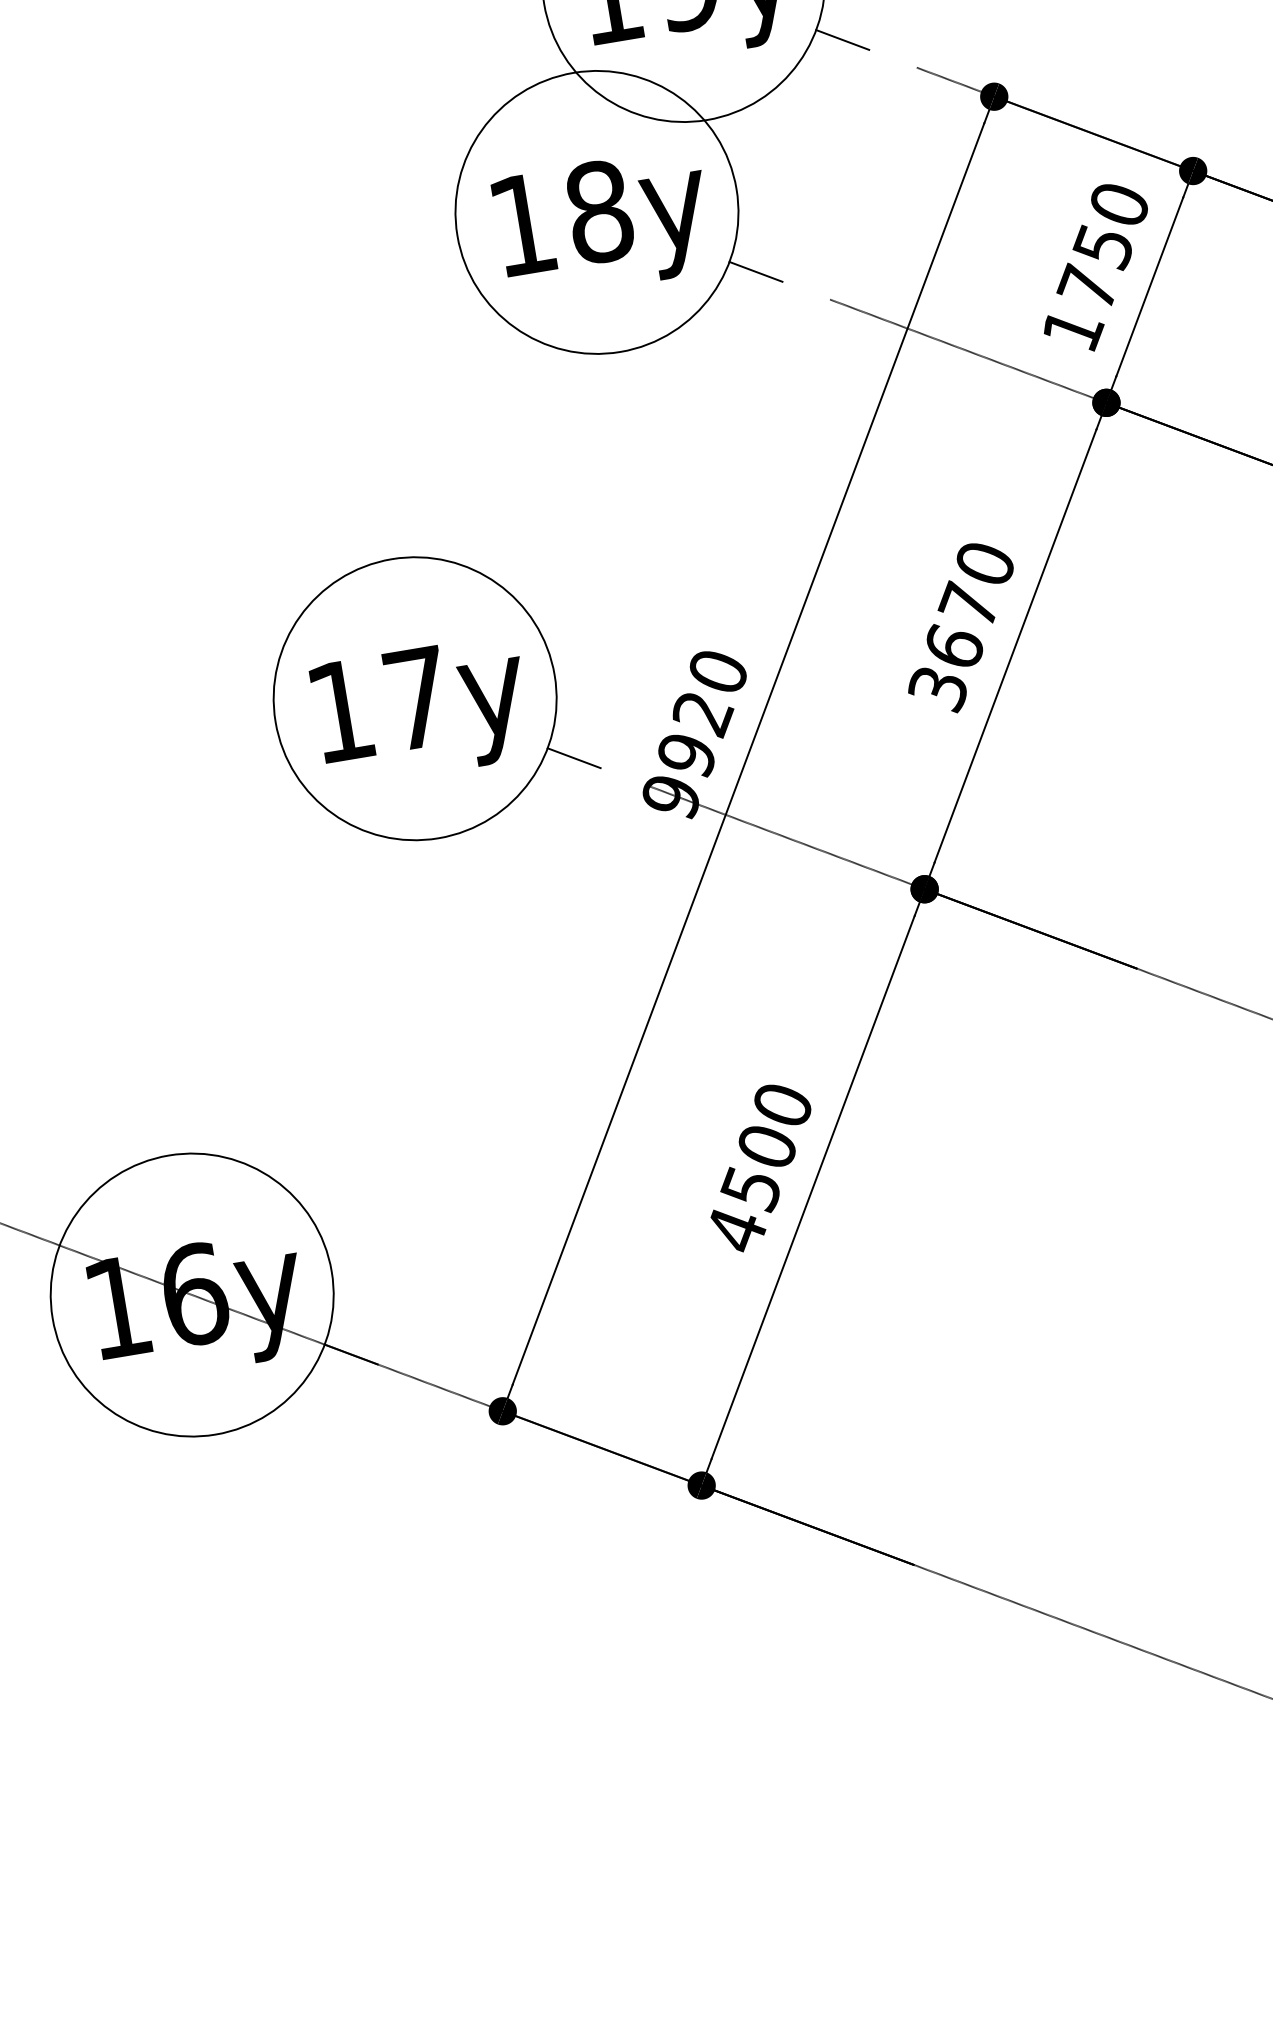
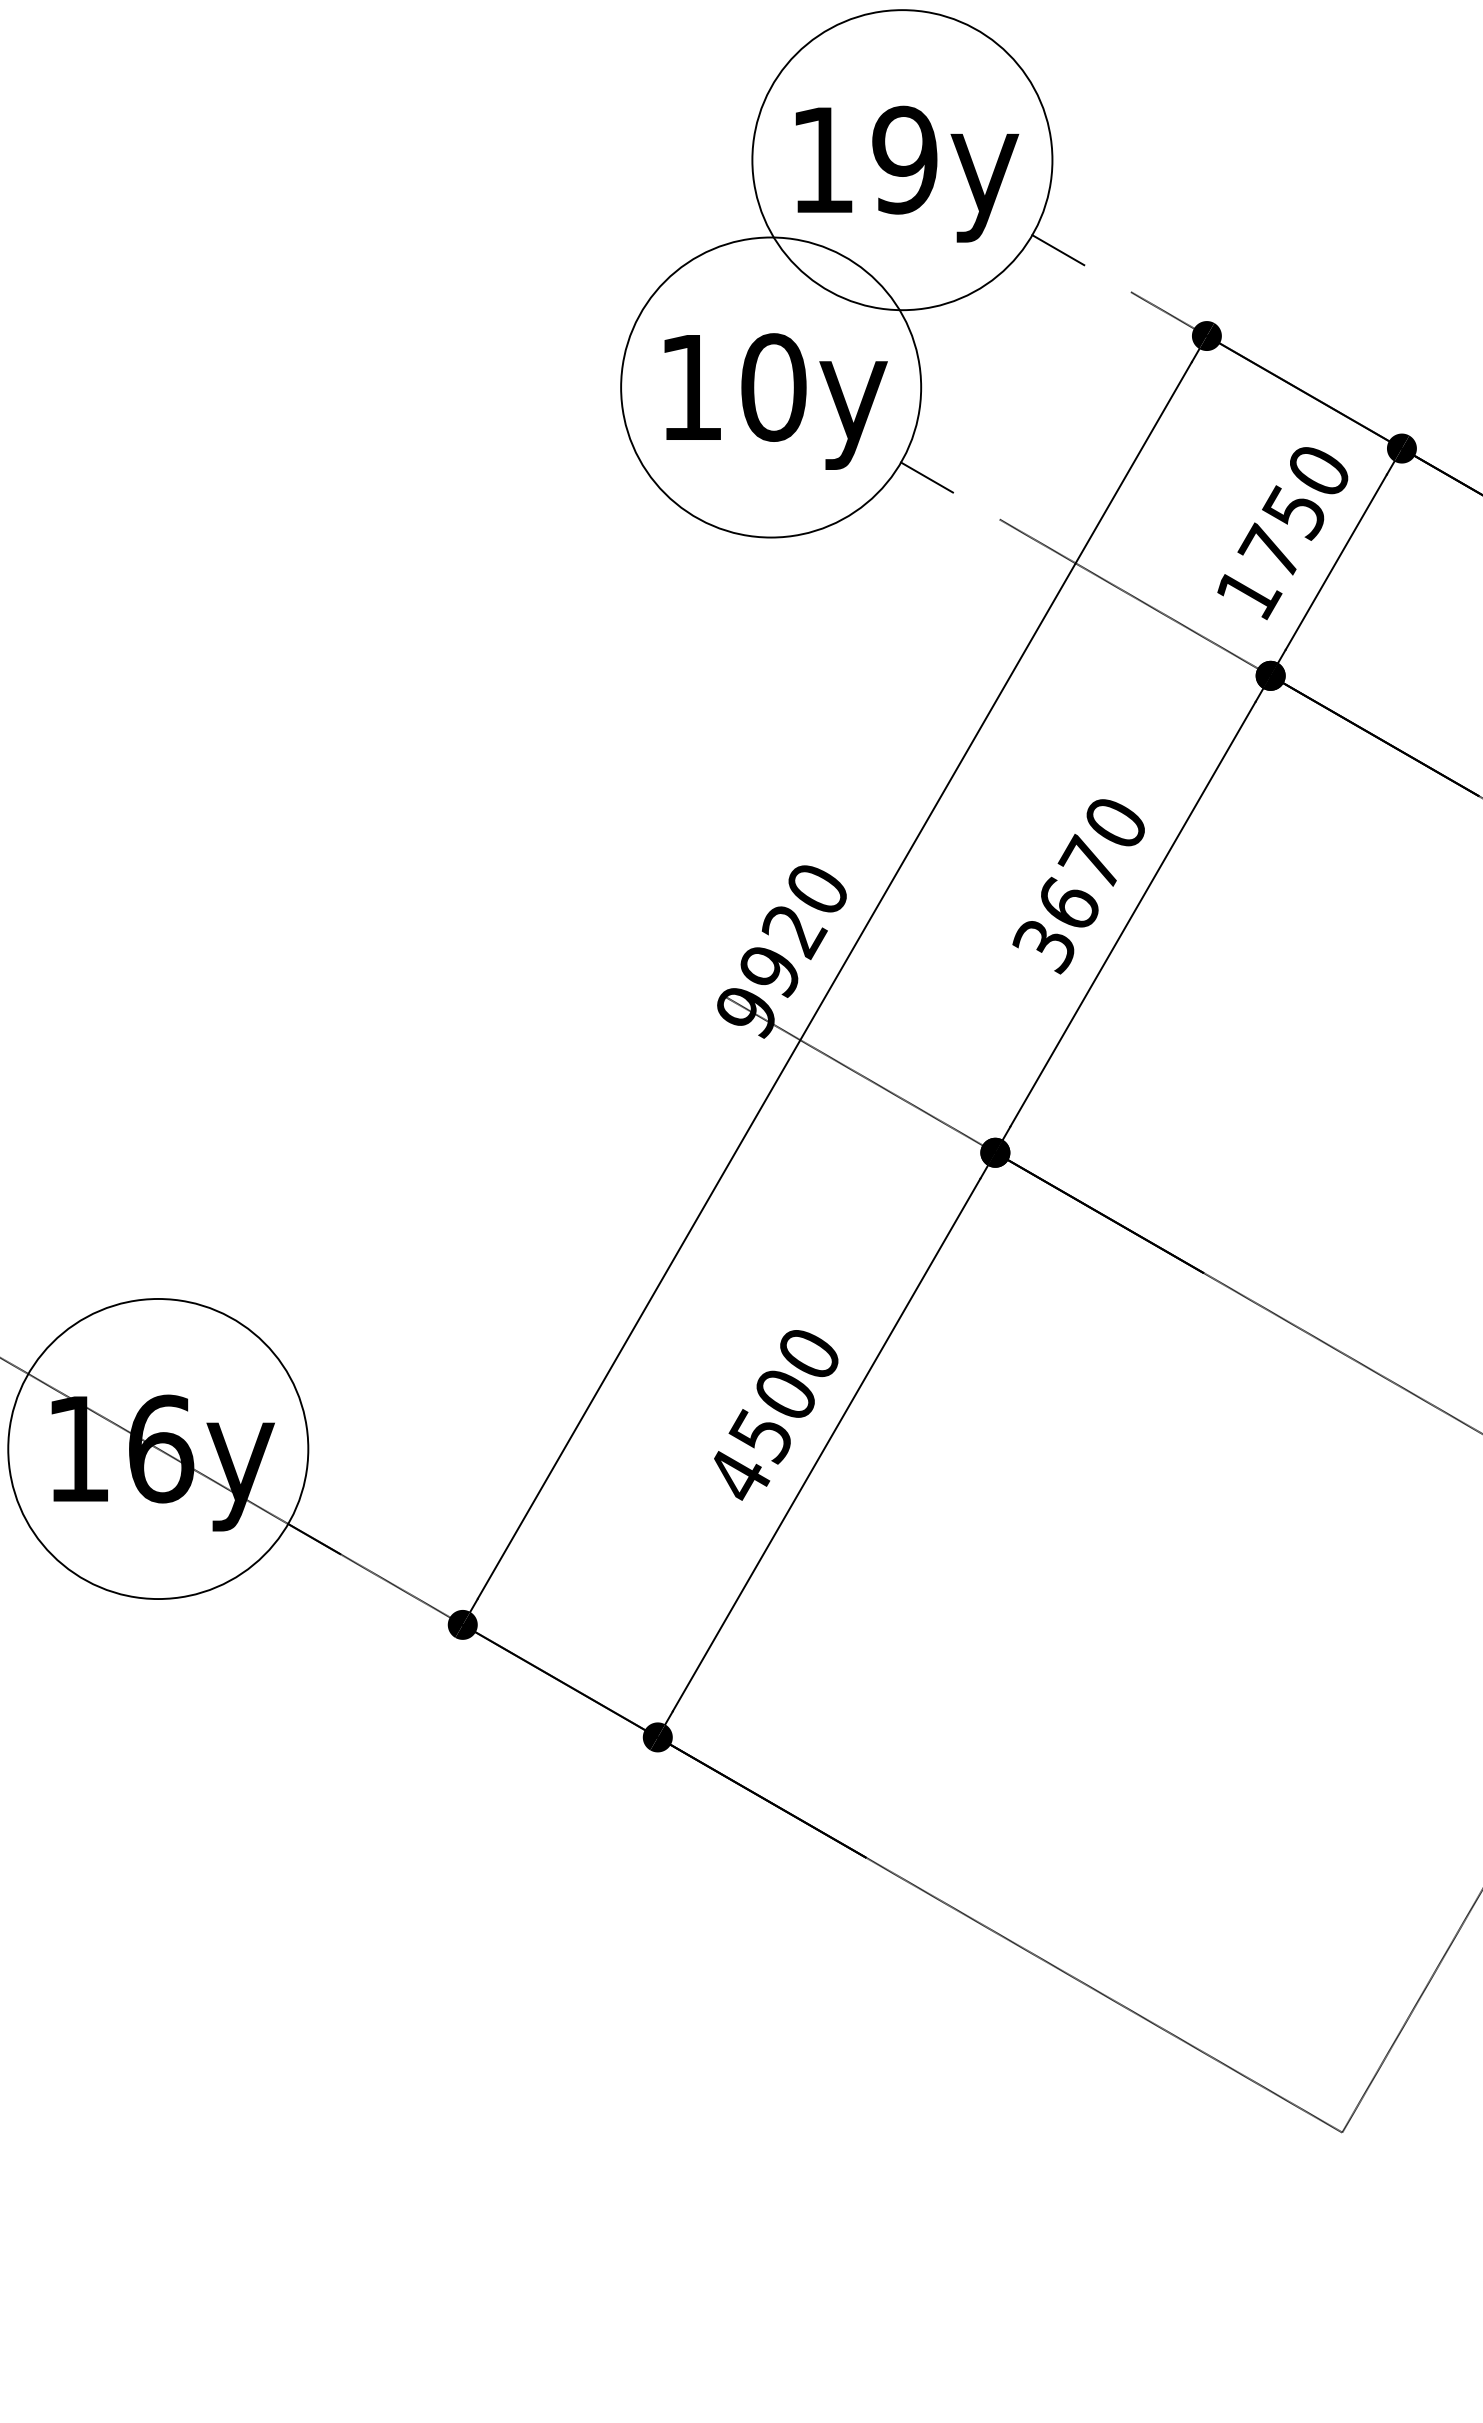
text: (599, 212) -> (773, 387), 18y -> 10y
part: (429, 696) -> (511, 864), removed

